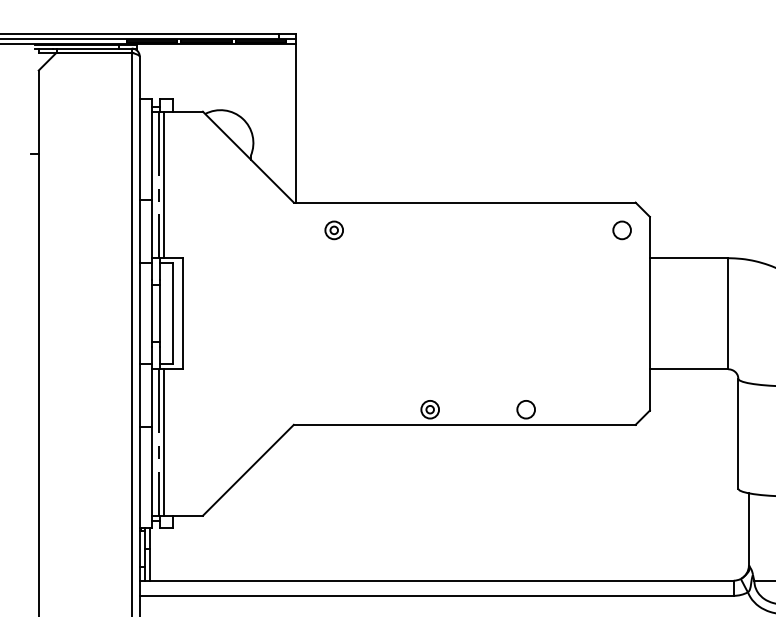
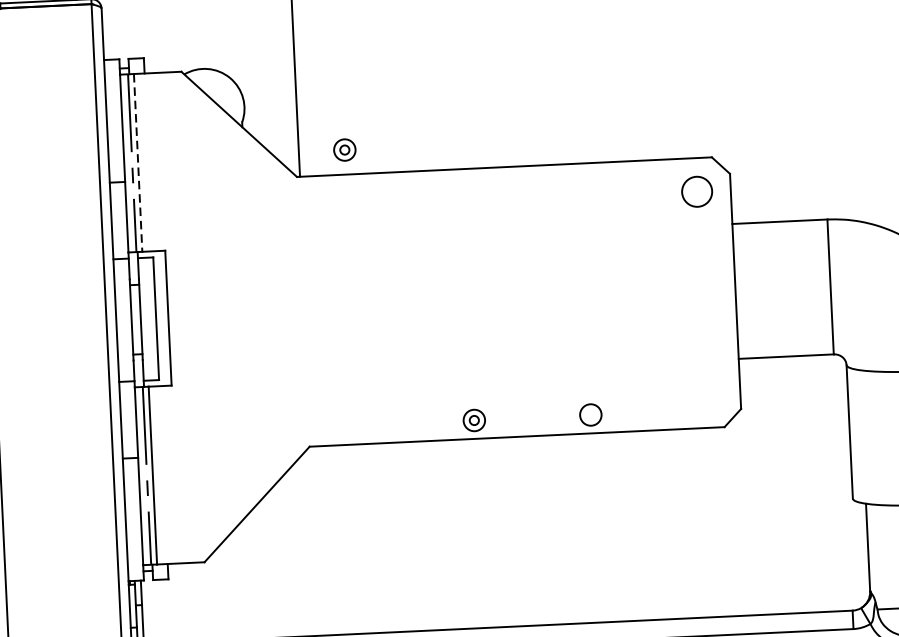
line: (163, 185) -> (137, 163), solid -> dashed
part: (333, 230) -> (343, 150), moved
circle: (621, 230) -> (696, 192), size x1.4

